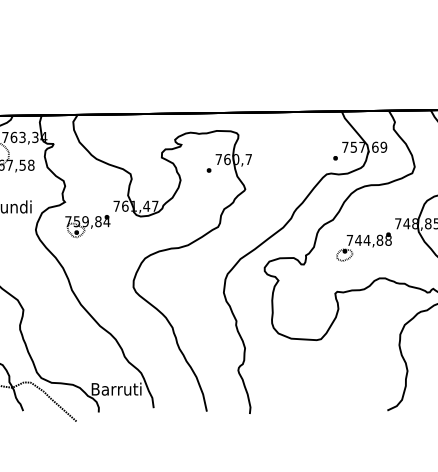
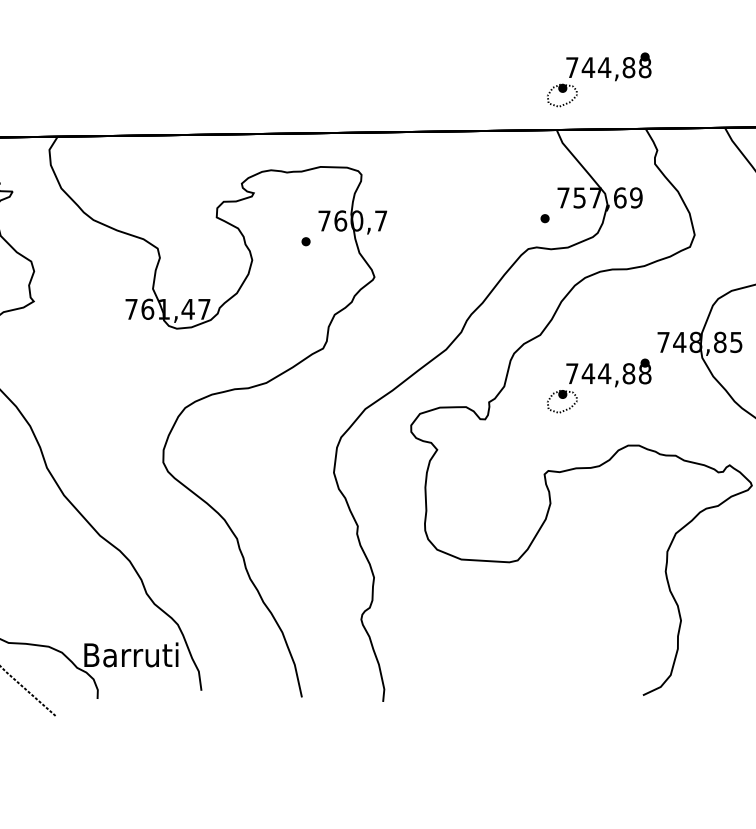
part: (363, 84) -> (597, 79), added
part: (87, 226) -> (76, 347), removed

